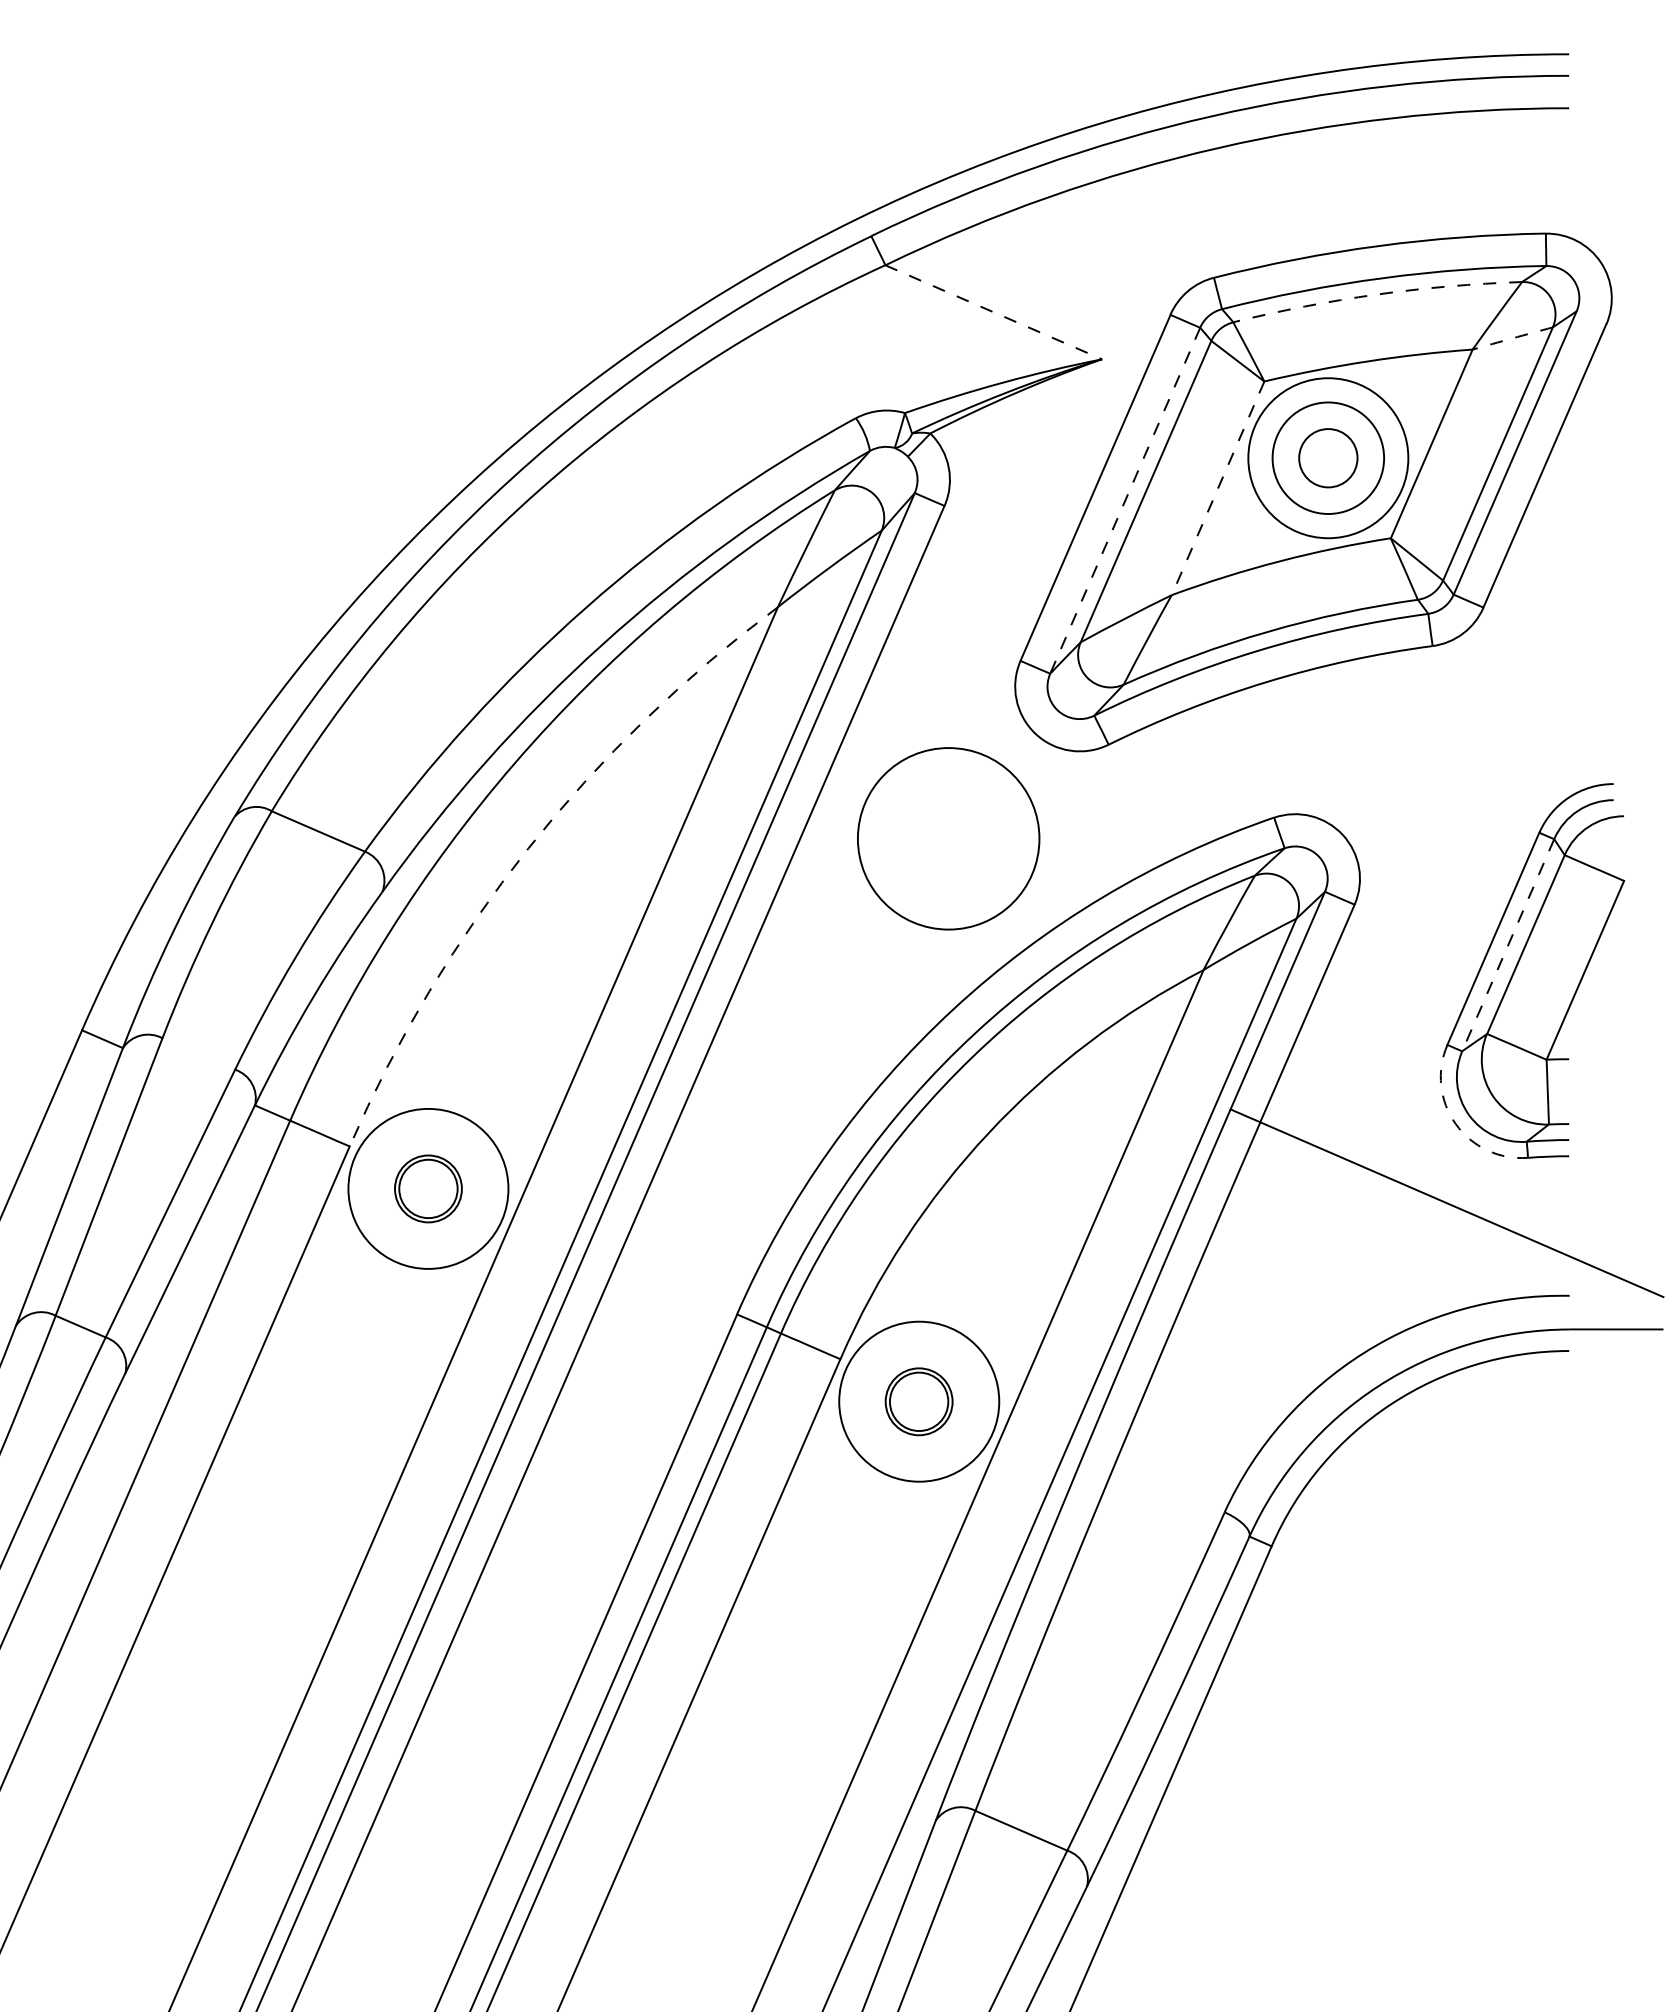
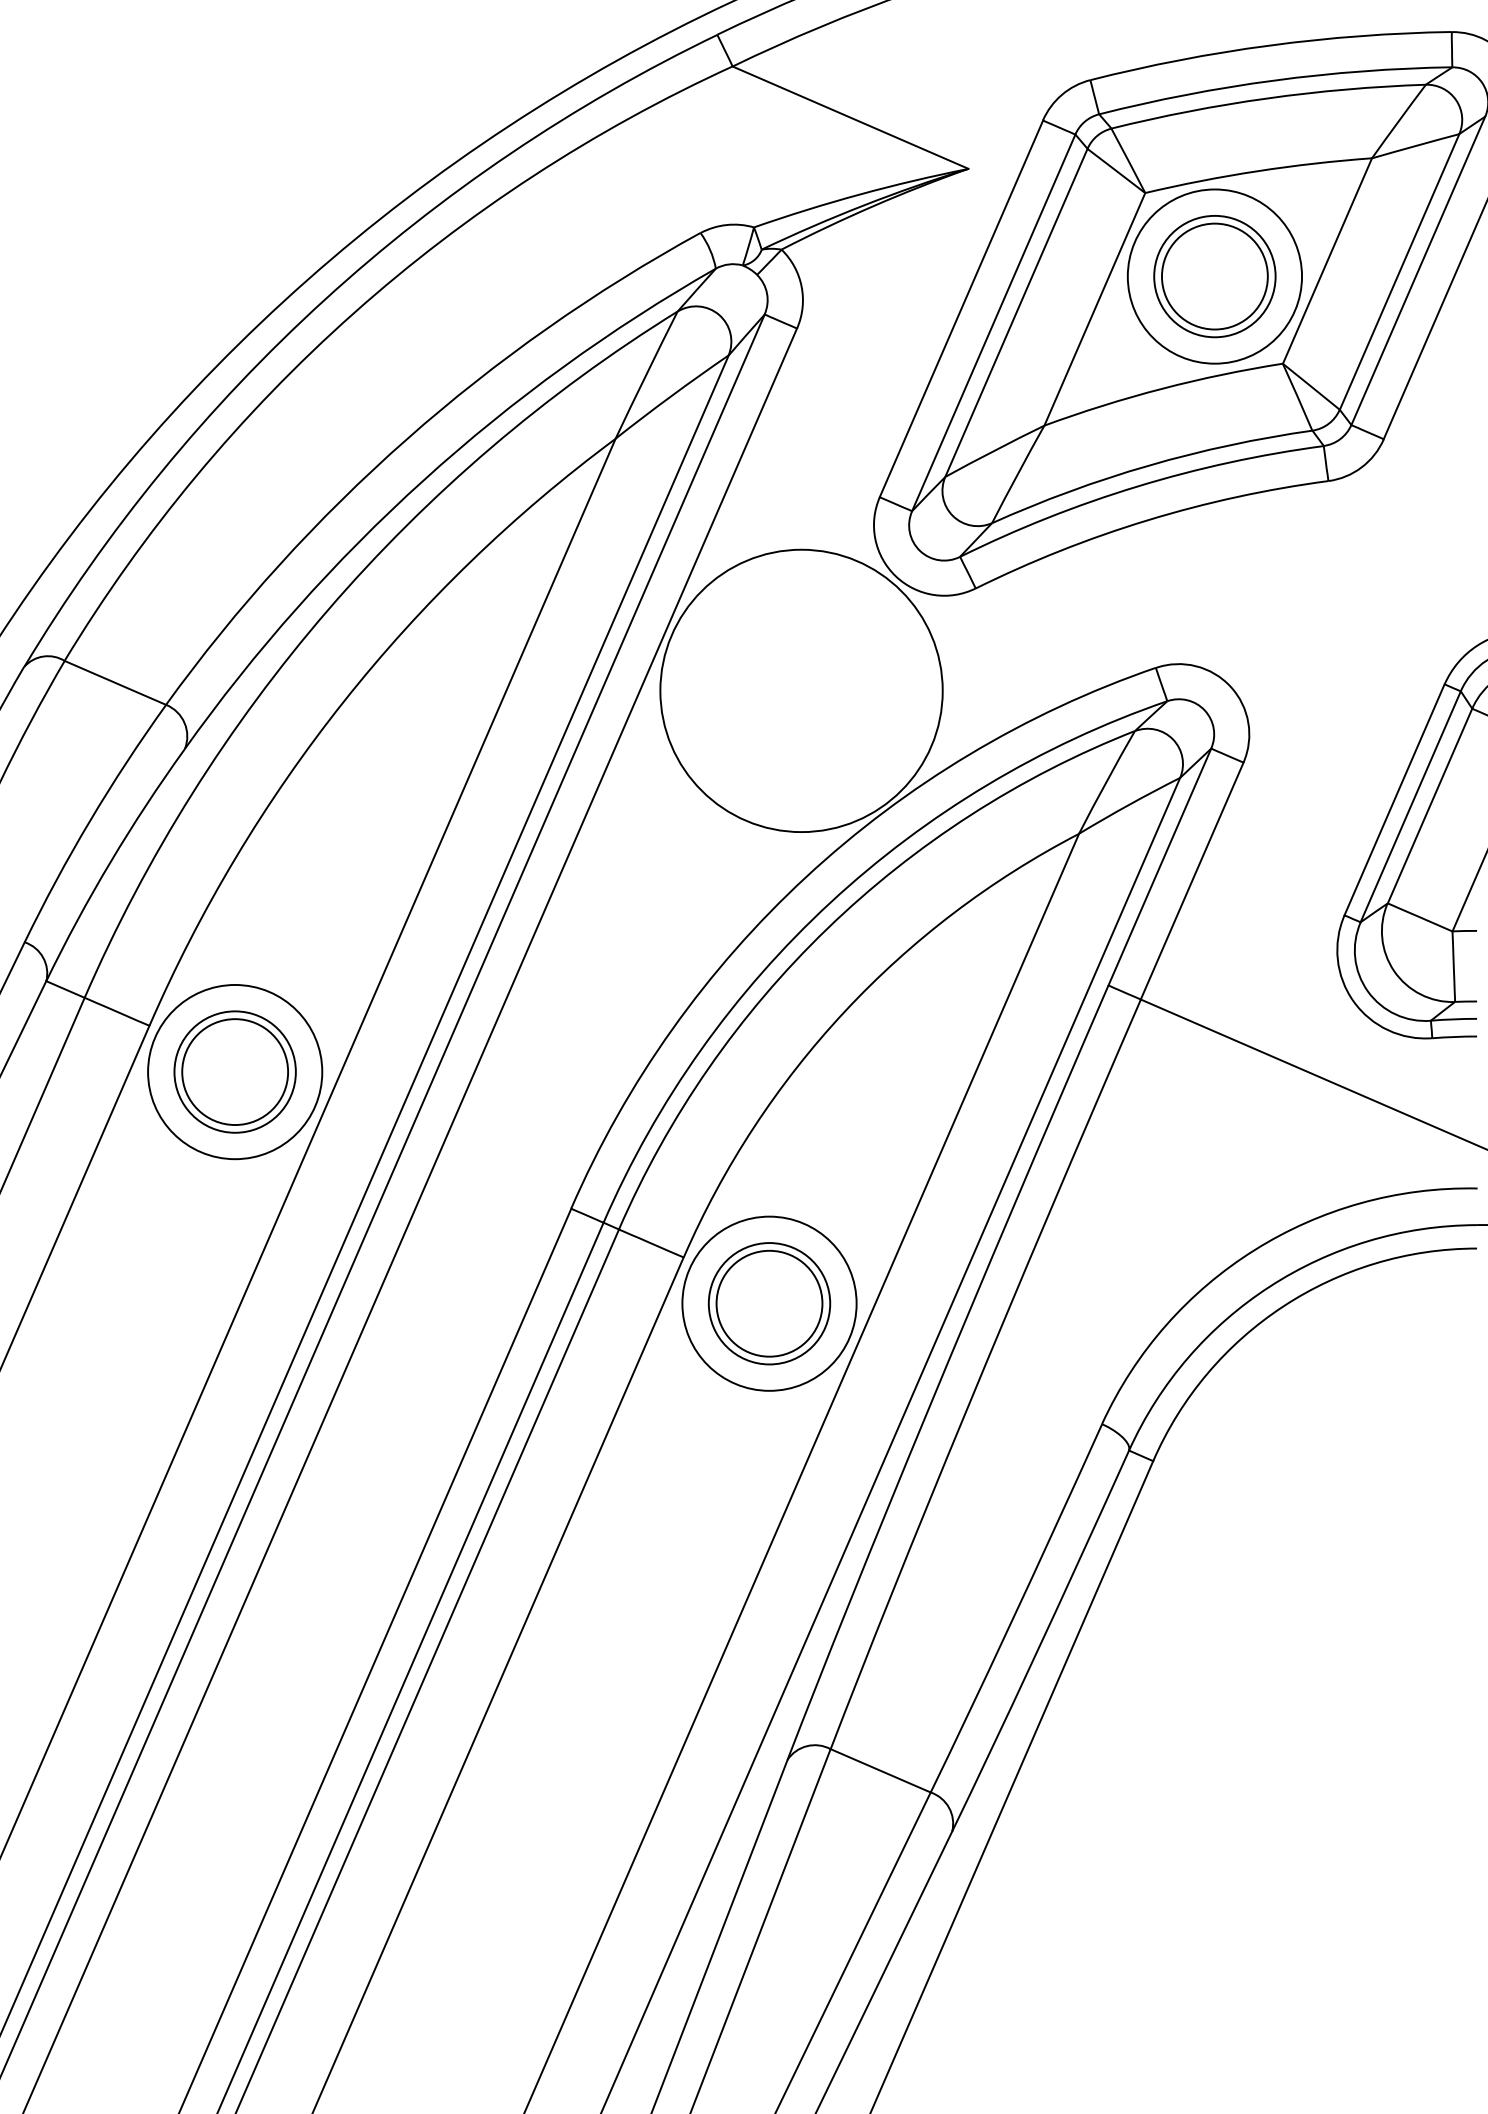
arc: (1376, 294) -> (1267, 98), dashed -> solid
line: (994, 312) -> (851, 117), dashed -> solid
arc: (1512, 338) -> (1415, 146), dashed -> solid
circle: (1327, 457) -> (1213, 275), size x1.67
line: (1218, 488) -> (1095, 309), dashed -> solid
line: (1125, 500) -> (994, 322), dashed -> solid
circle: (948, 838) -> (801, 690), size x1.43
arc: (528, 848) -> (344, 701), dashed -> solid
line: (1508, 945) -> (1411, 807), dashed -> solid
arc: (1455, 1124) -> (1353, 1001), dashed -> solid
part: (428, 1188) -> (235, 1071), size x1.67
part: (918, 1401) -> (768, 1303), size x1.67

